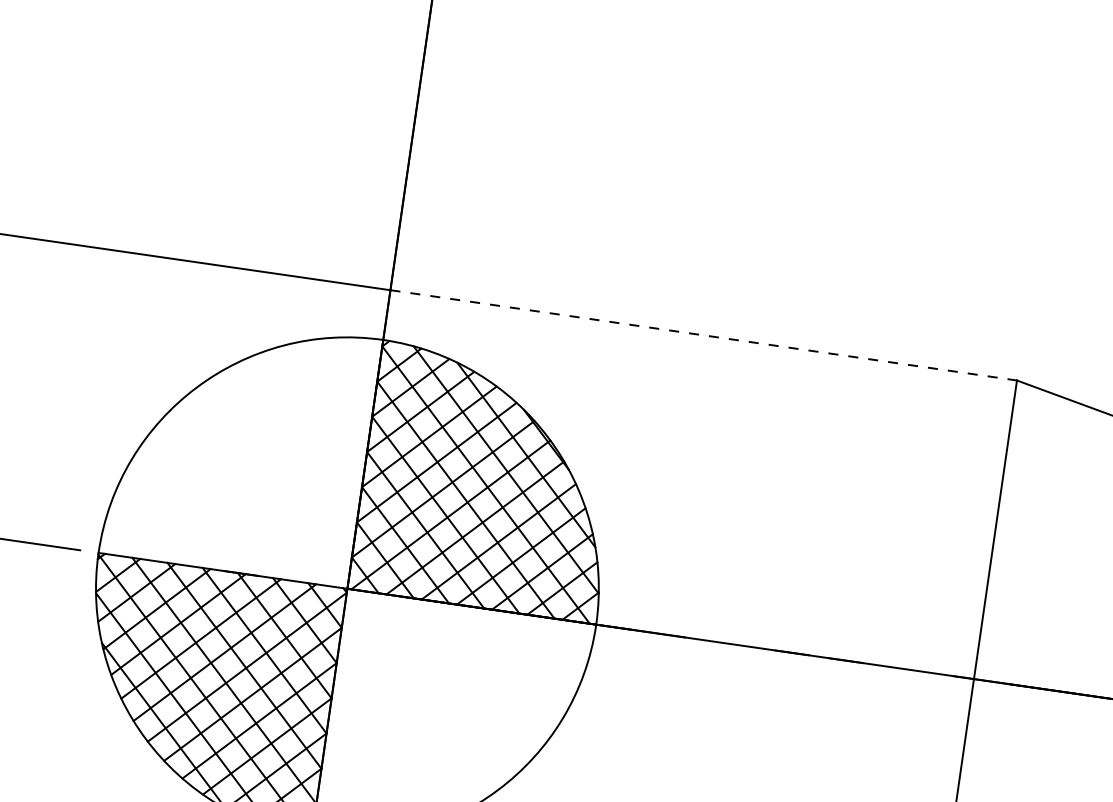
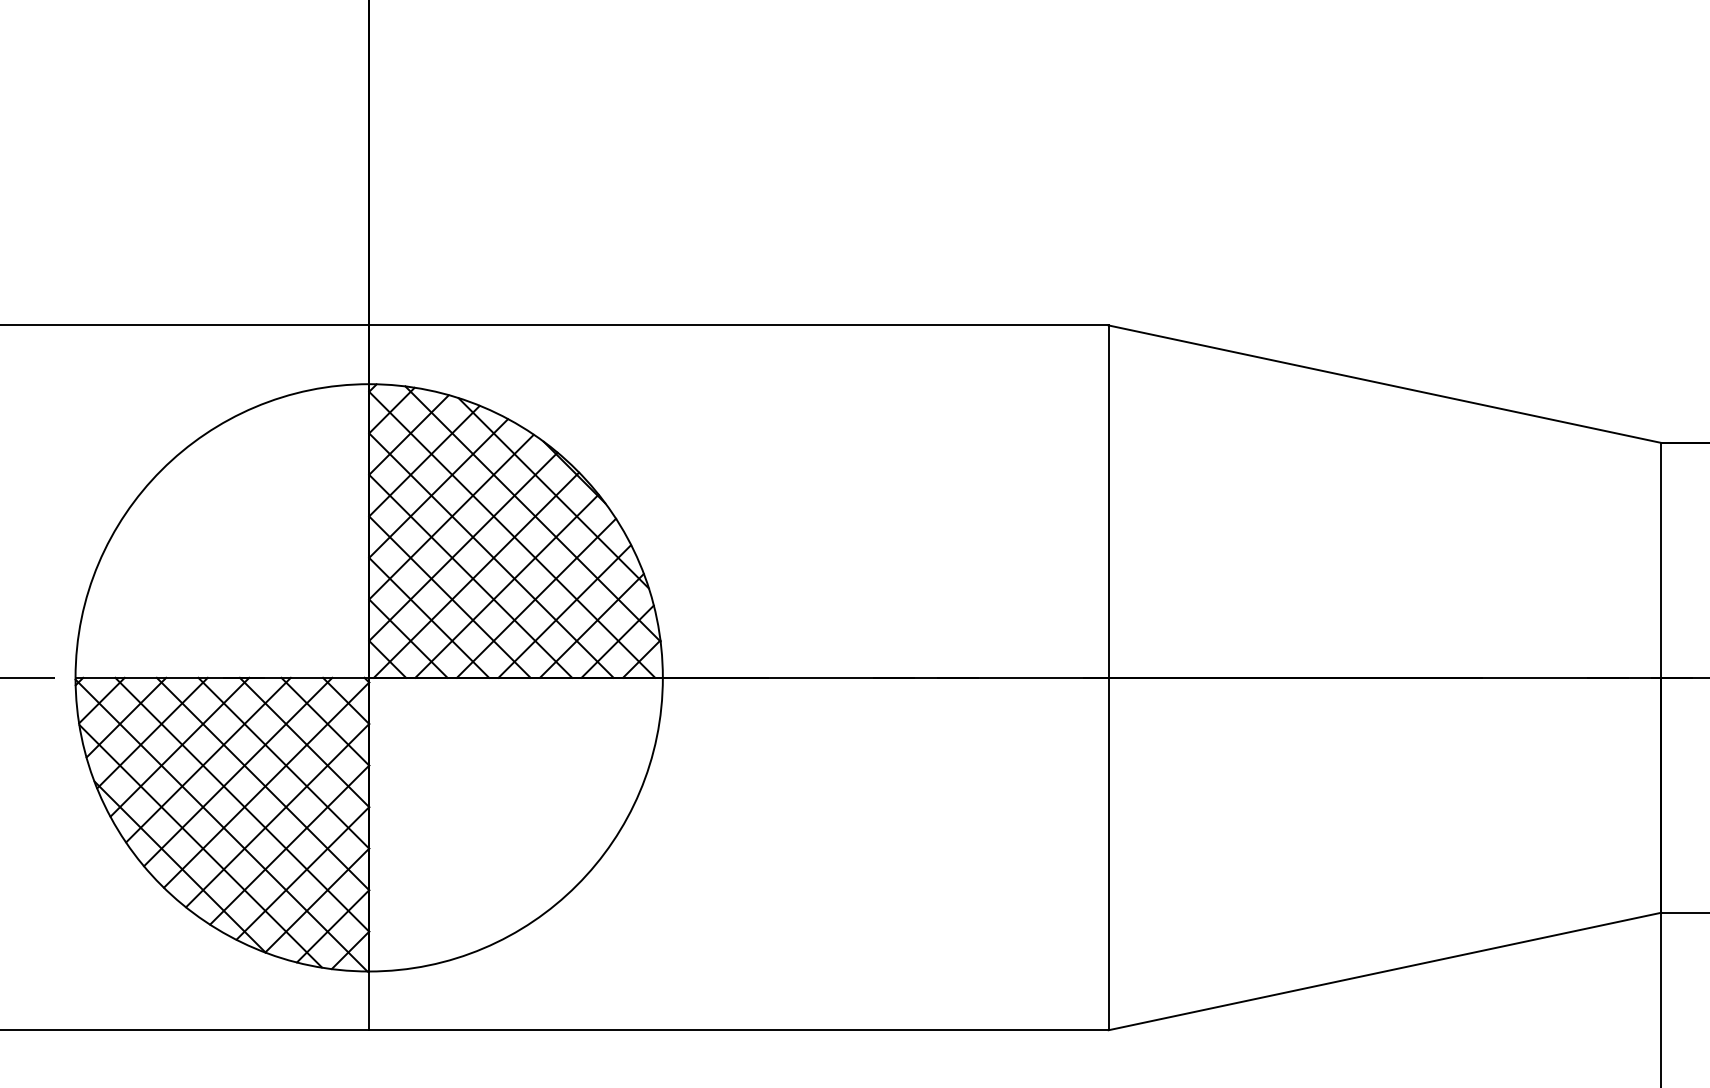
line: (703, 335) -> (738, 325), dashed -> solid

